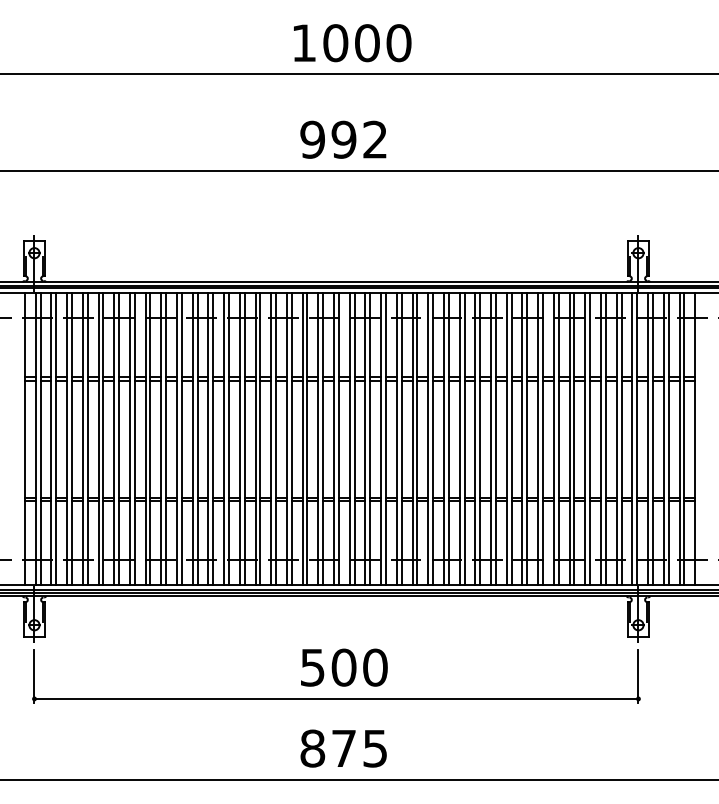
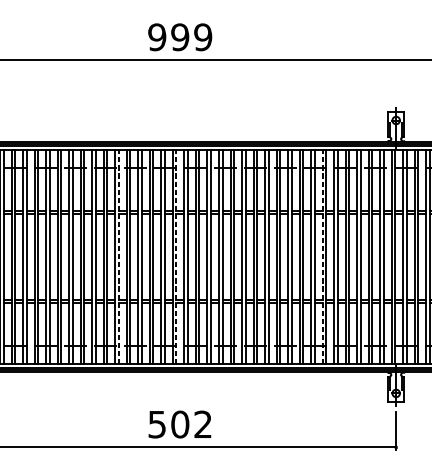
text: (375, 139) -> (203, 37), 992 -> 999
line: (260, 438) -> (118, 256), solid -> dashed
line: (338, 438) -> (176, 256), solid -> dashed
line: (538, 438) -> (322, 256), solid -> dashed
text: (375, 667) -> (203, 424), 500 -> 502

